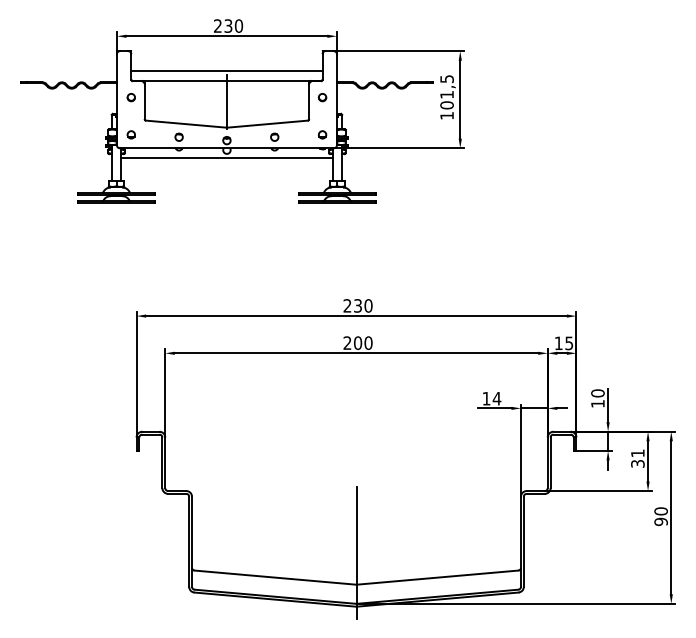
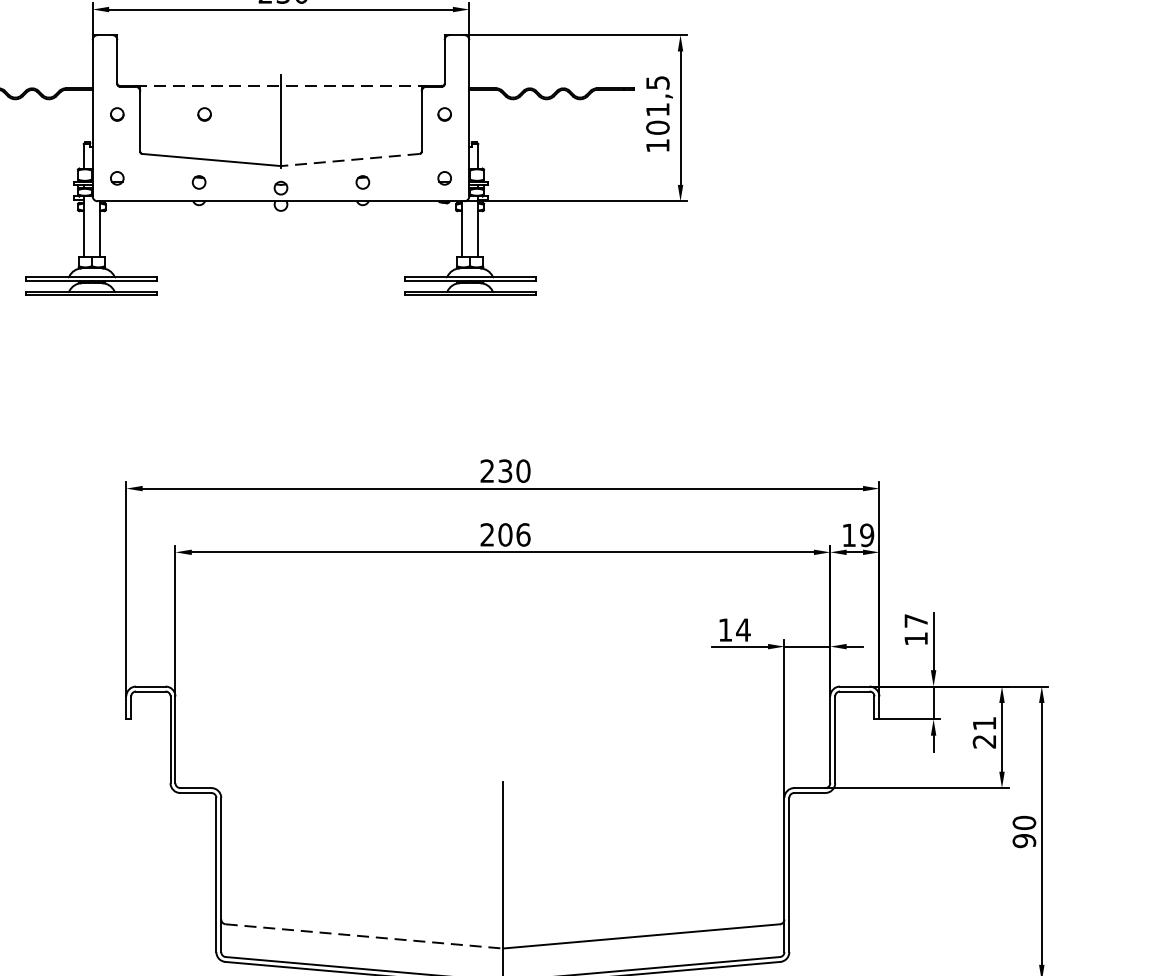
line: (226, 71) -> (280, 69), removed
line: (227, 80) -> (281, 85), solid -> dashed
part: (181, 97) -> (203, 114), added
line: (267, 124) -> (350, 160), solid -> dashed
line: (226, 157) -> (280, 217), removed
text: (368, 342) -> (523, 533), 200 -> 206
text: (569, 342) -> (867, 533), 15 -> 19
text: (597, 393) -> (915, 621), 10 -> 17
text: (637, 463) -> (983, 740), 31 -> 21
line: (275, 577) -> (364, 936), solid -> dashed

